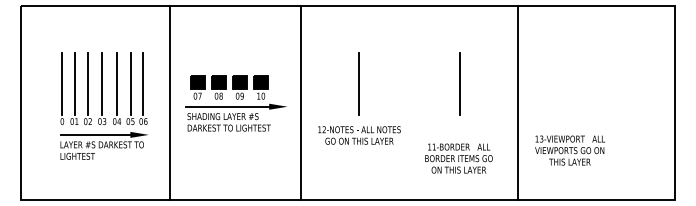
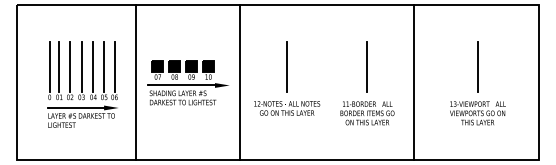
line: (597, 83) -> (477, 66), added
text: (569, 150) -> (477, 113), moved
text: (458, 158) -> (367, 113), moved

